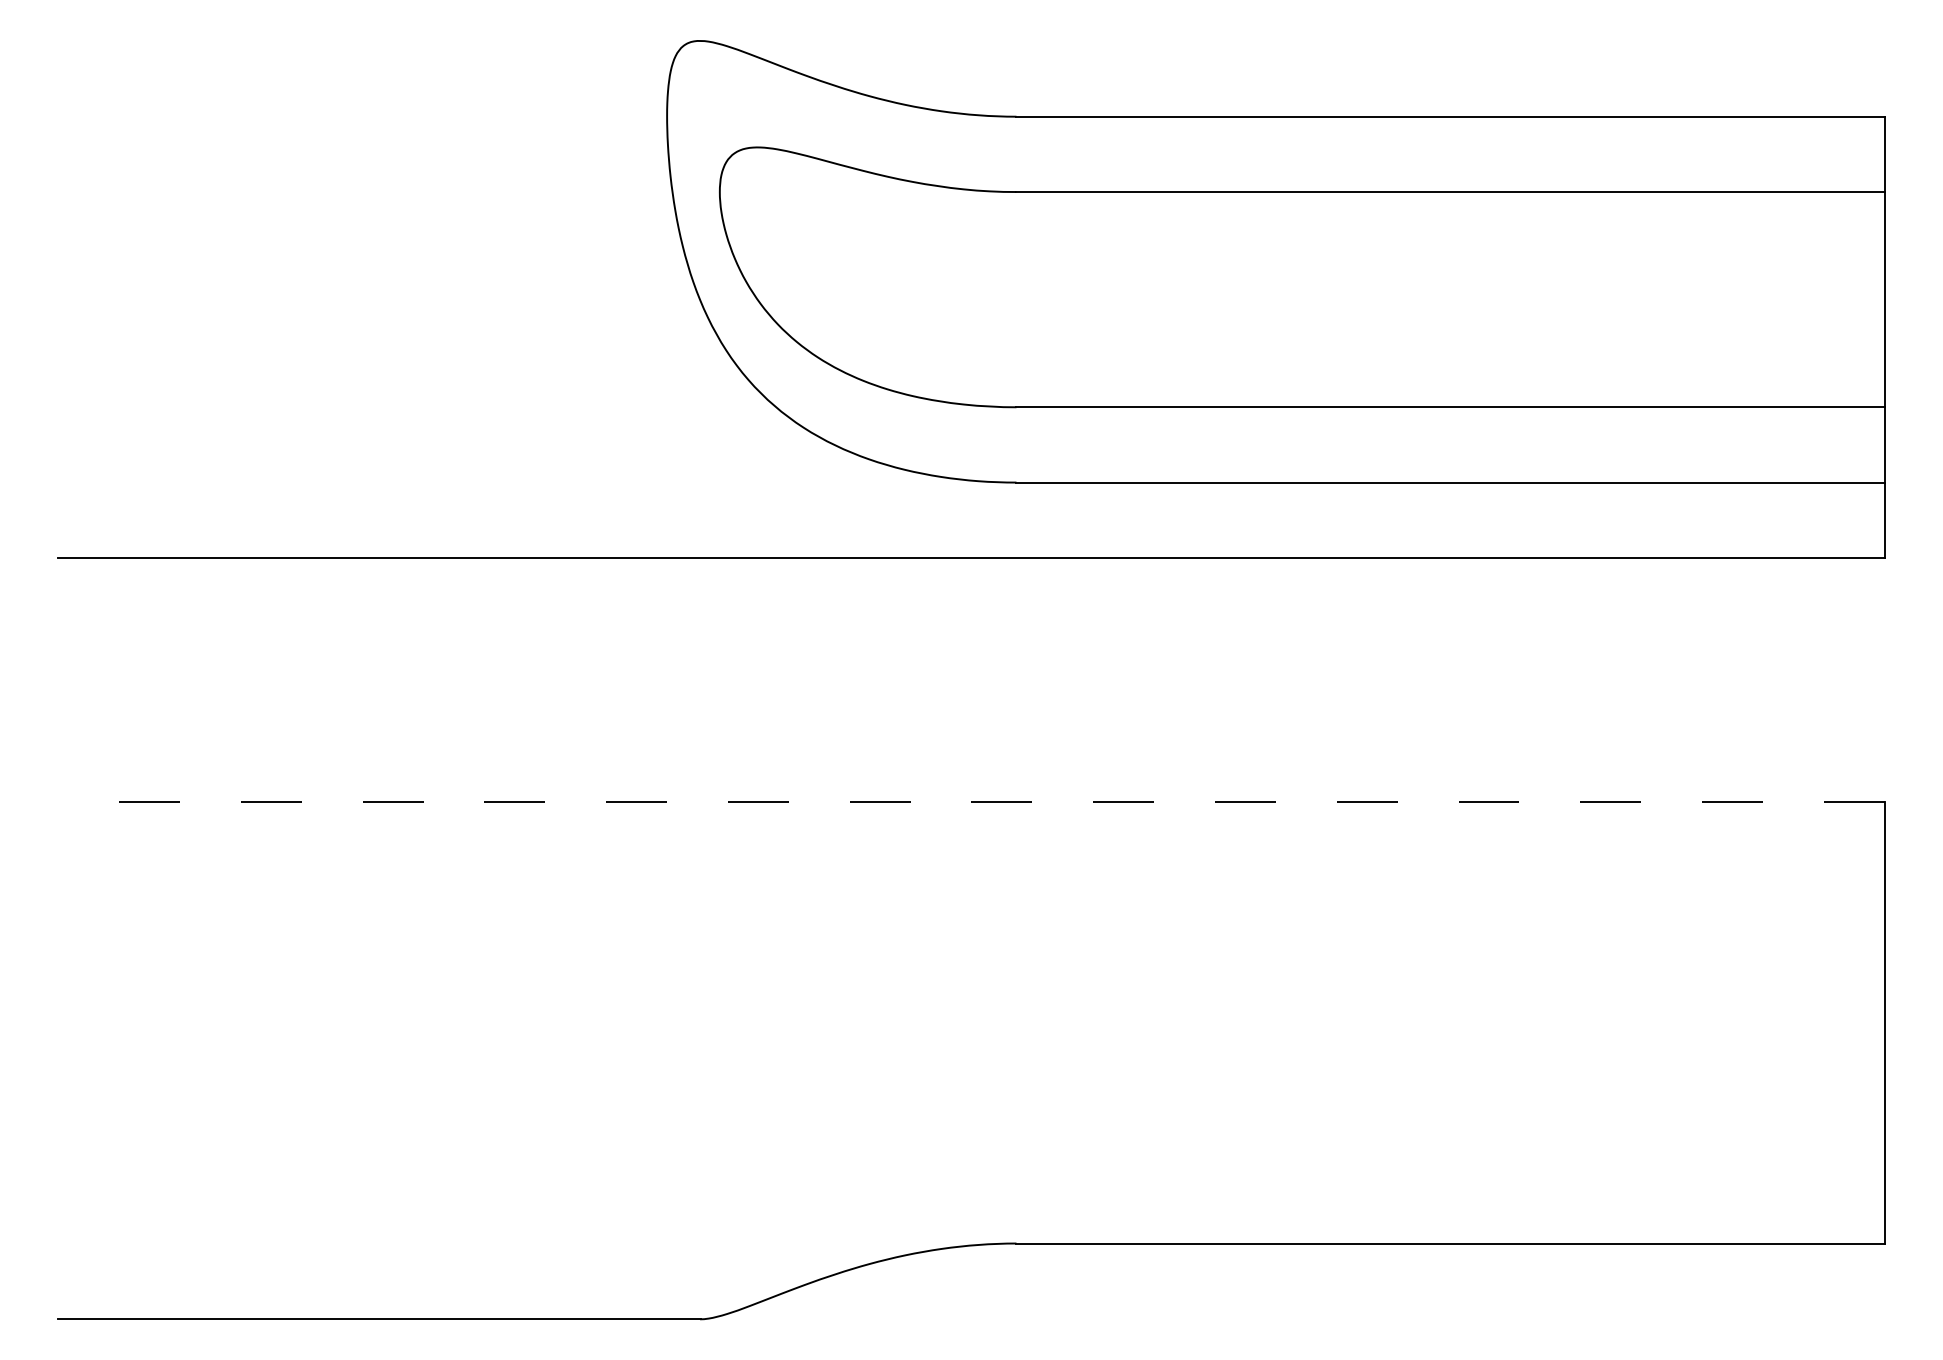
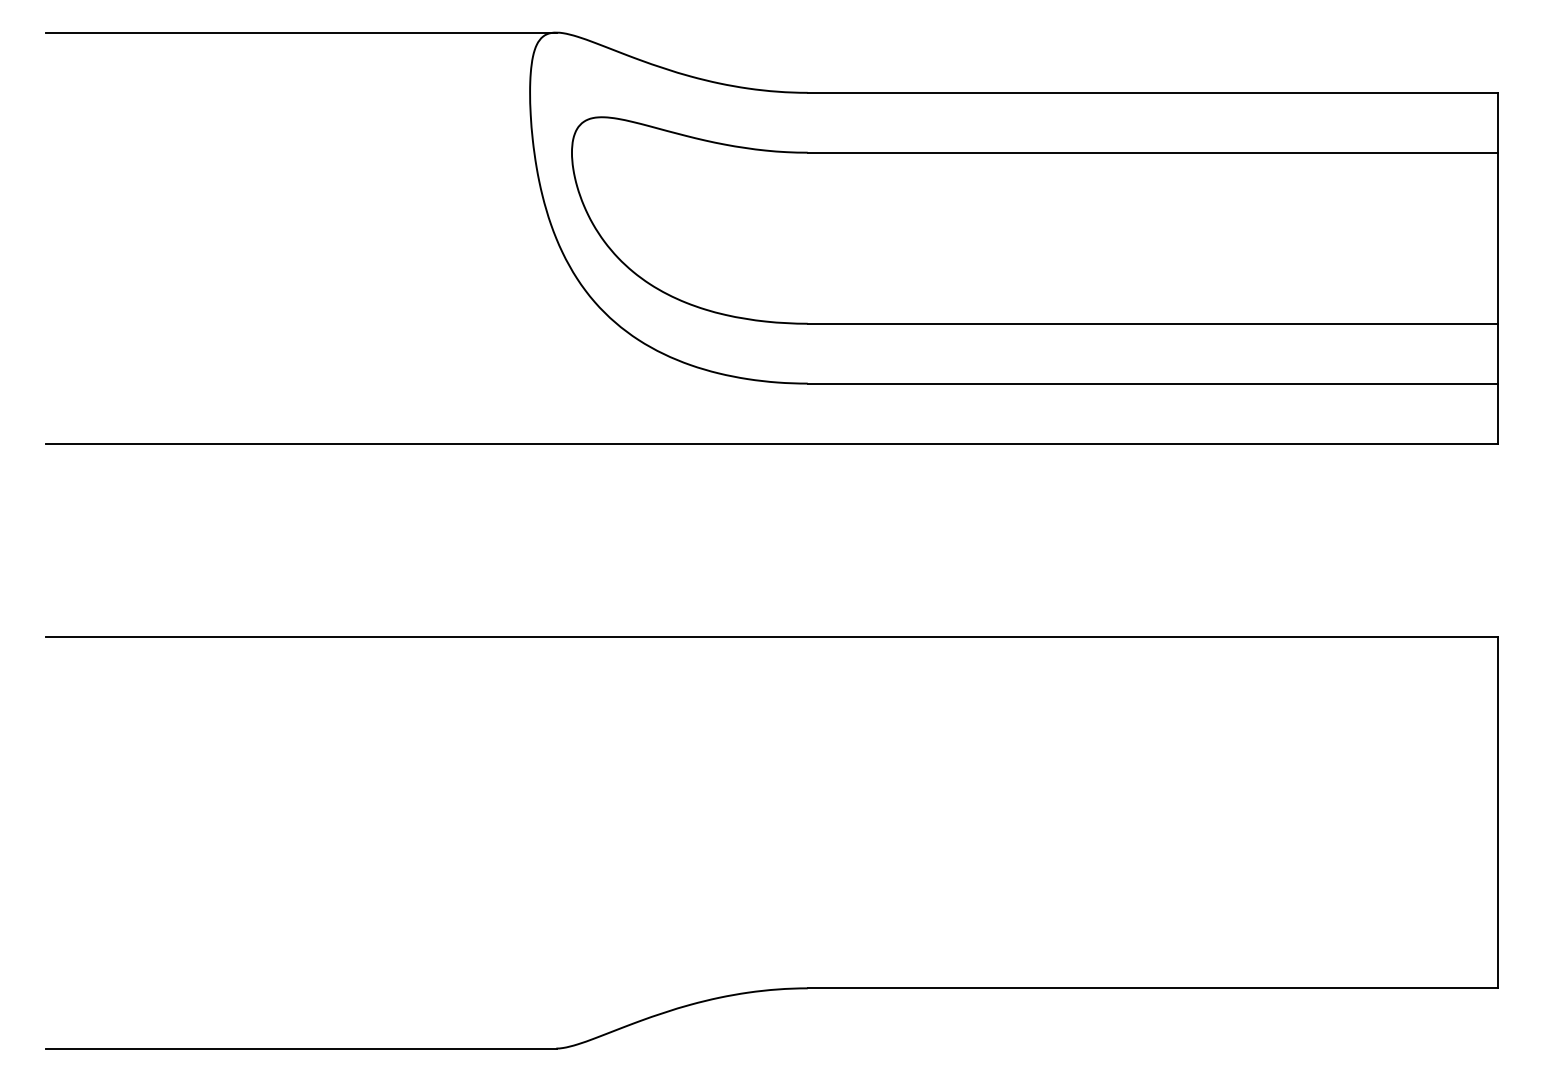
line: (379, 40) -> (301, 32), added
line: (972, 802) -> (772, 637), dashed -> solid

